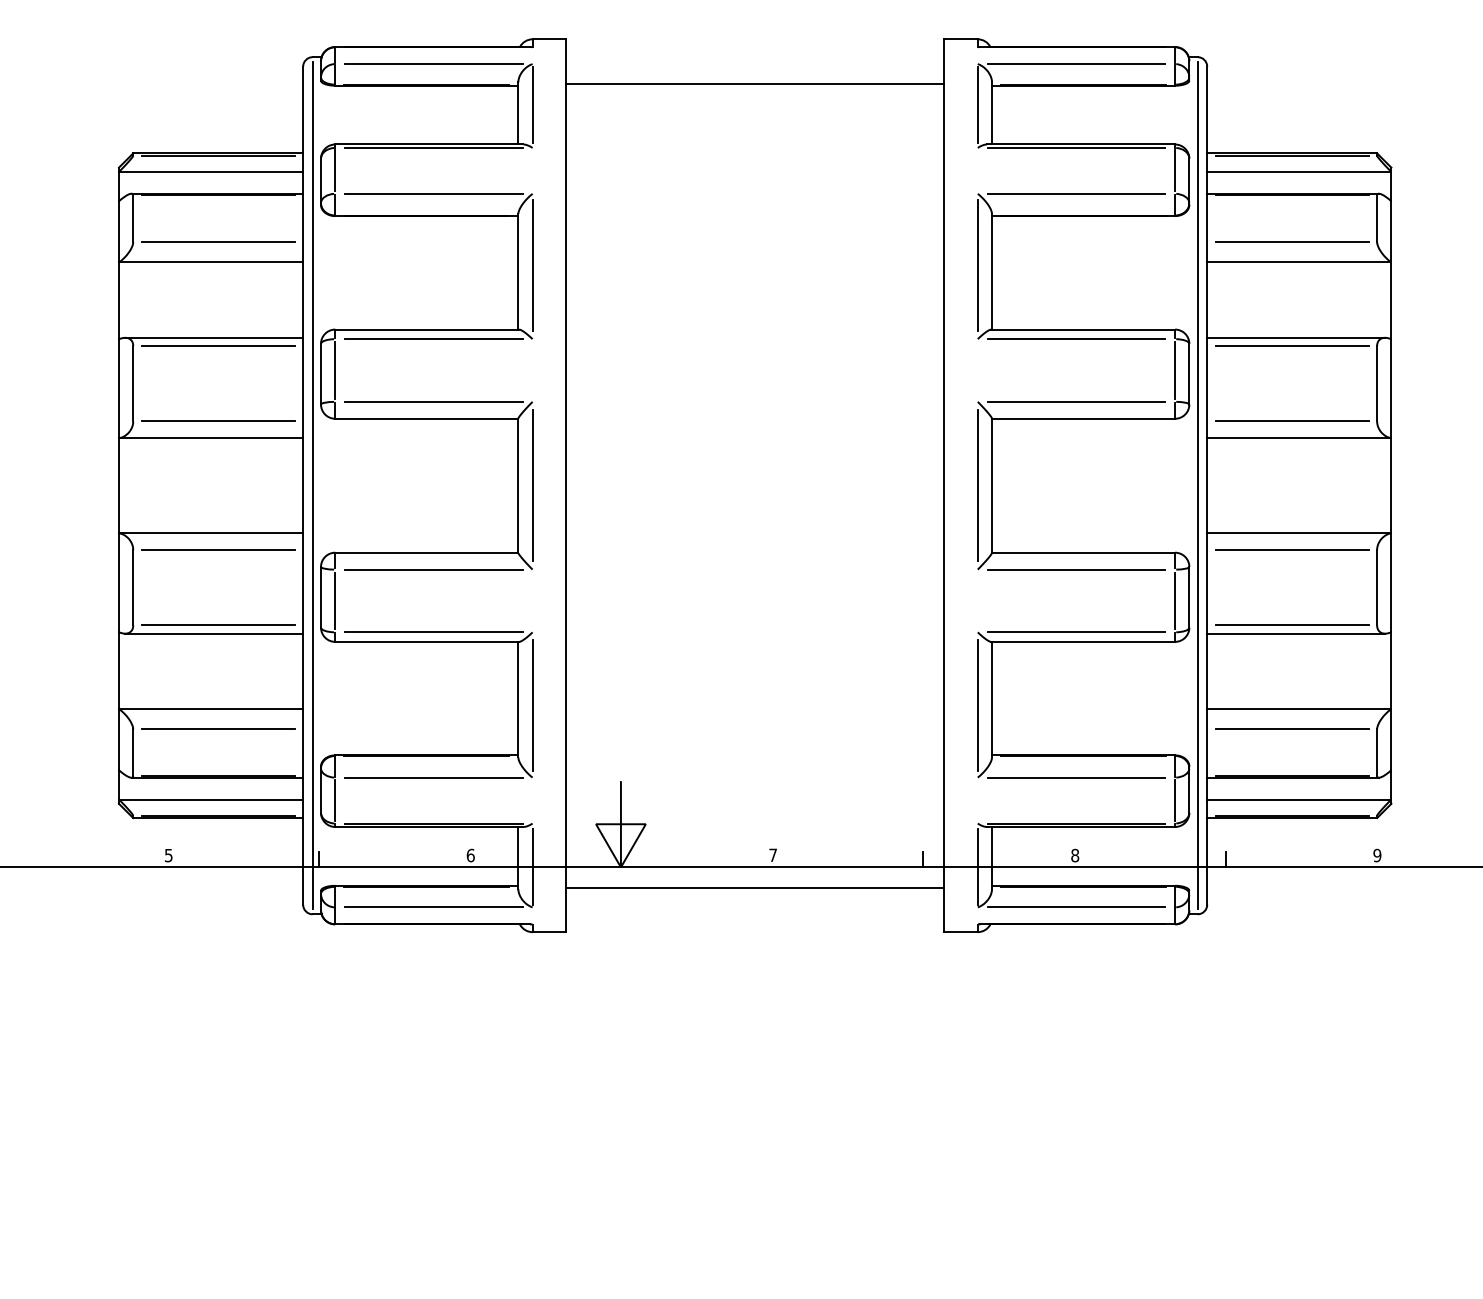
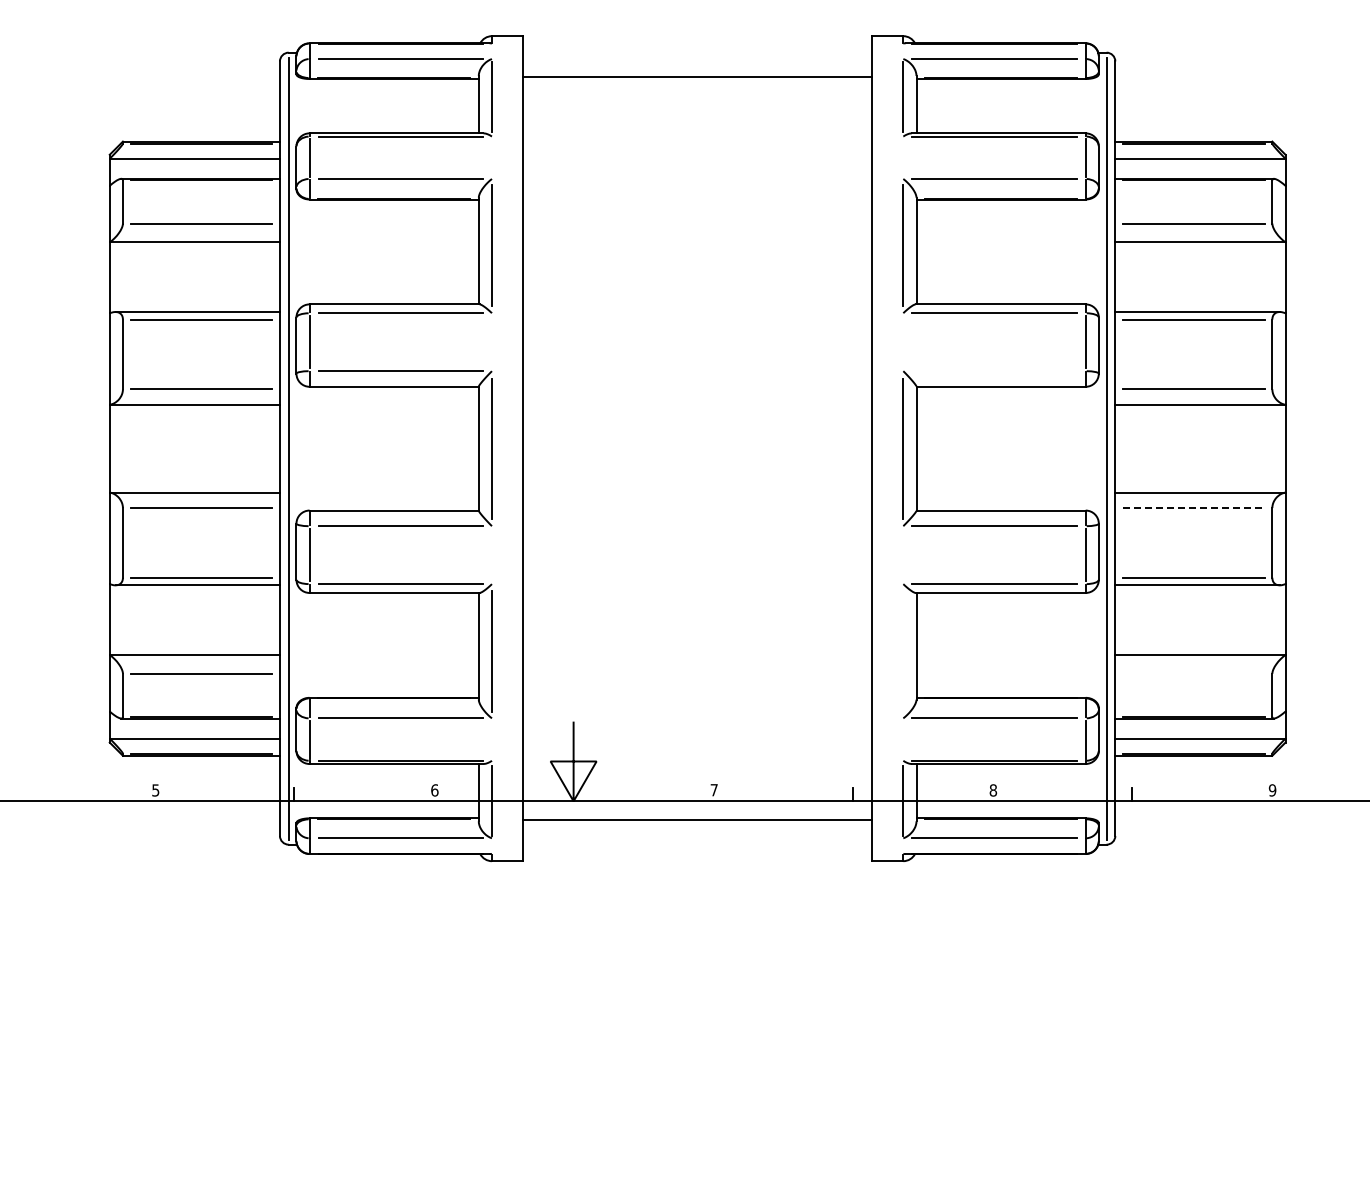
line: (1076, 402) -> (994, 371), removed
line: (1291, 550) -> (1193, 508), solid -> dashed
line: (977, 705) -> (903, 651), removed
line: (1291, 729) -> (1193, 673), removed

